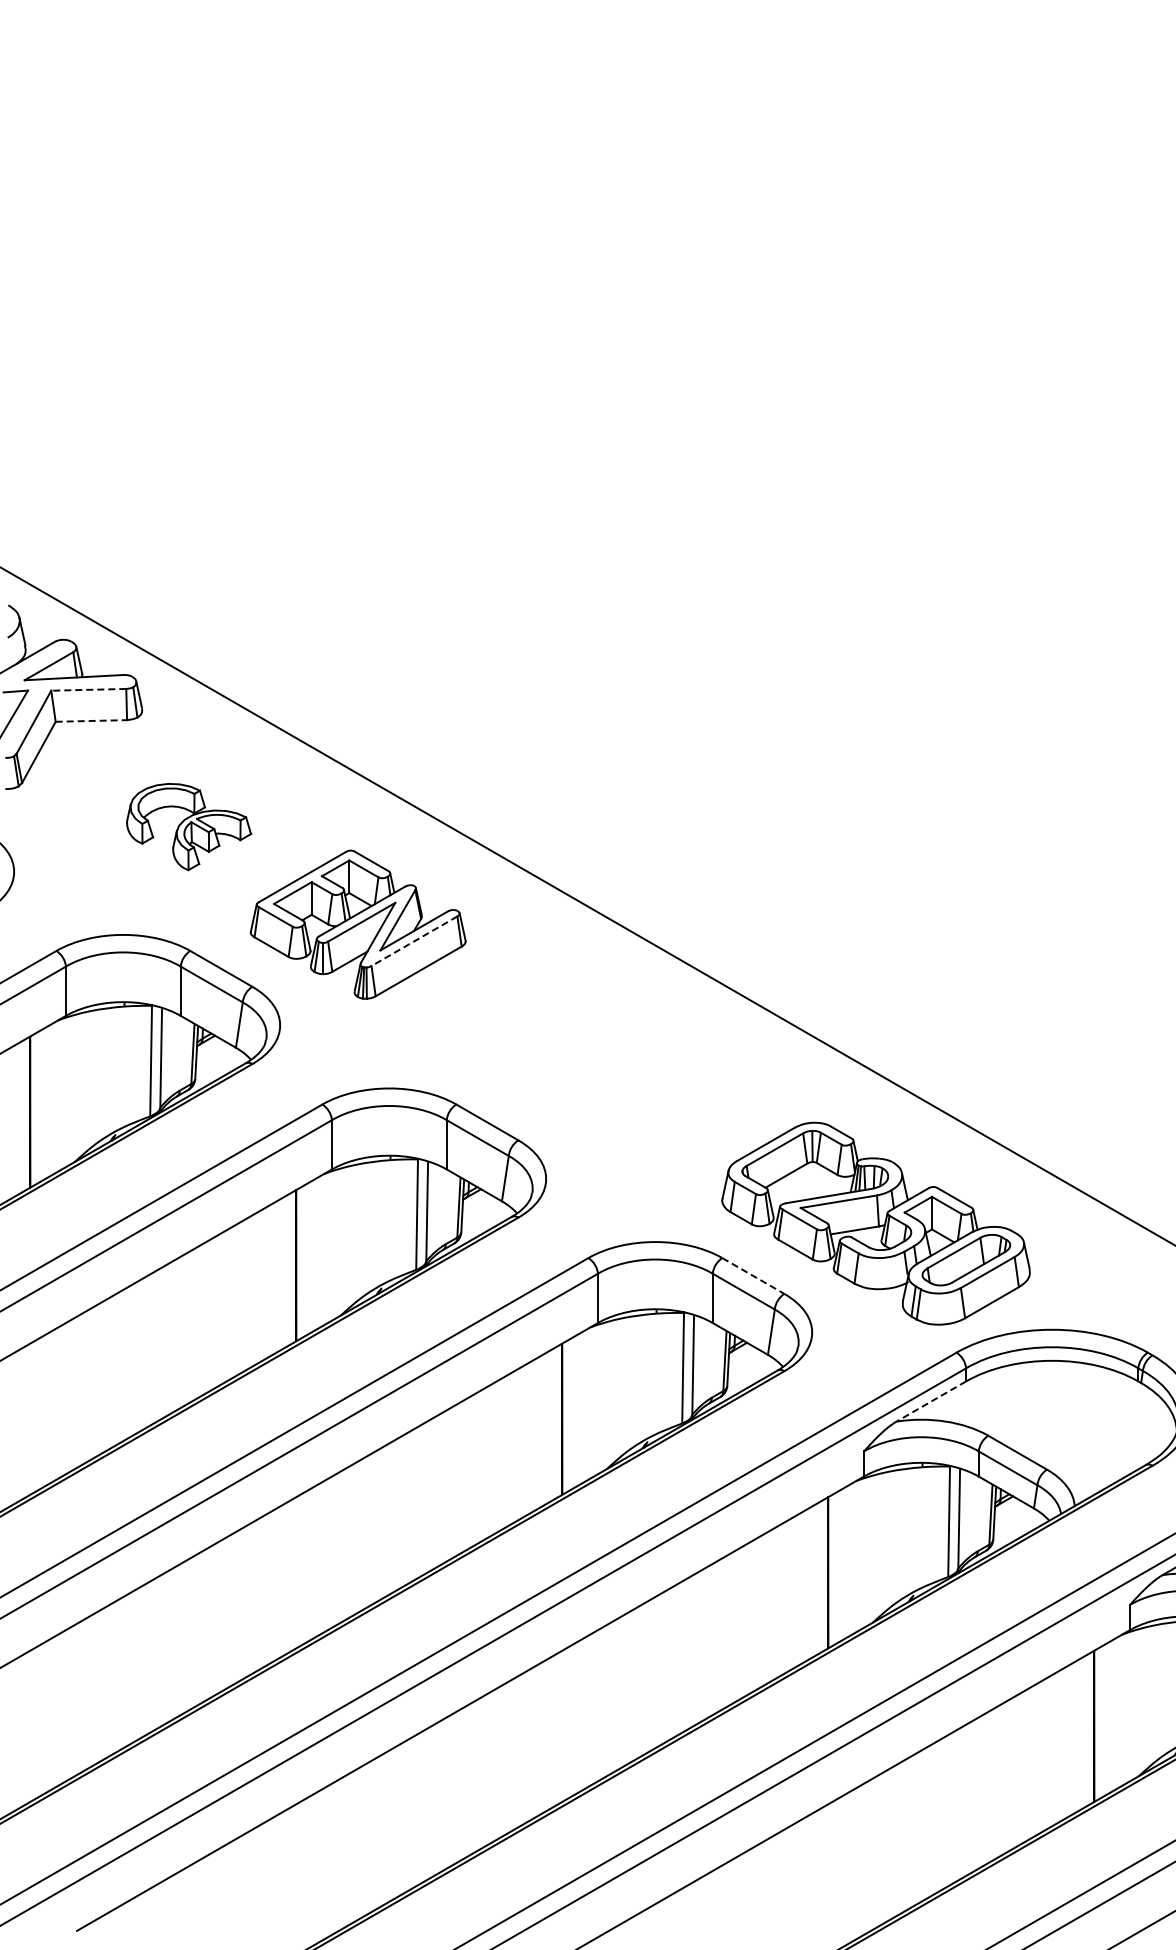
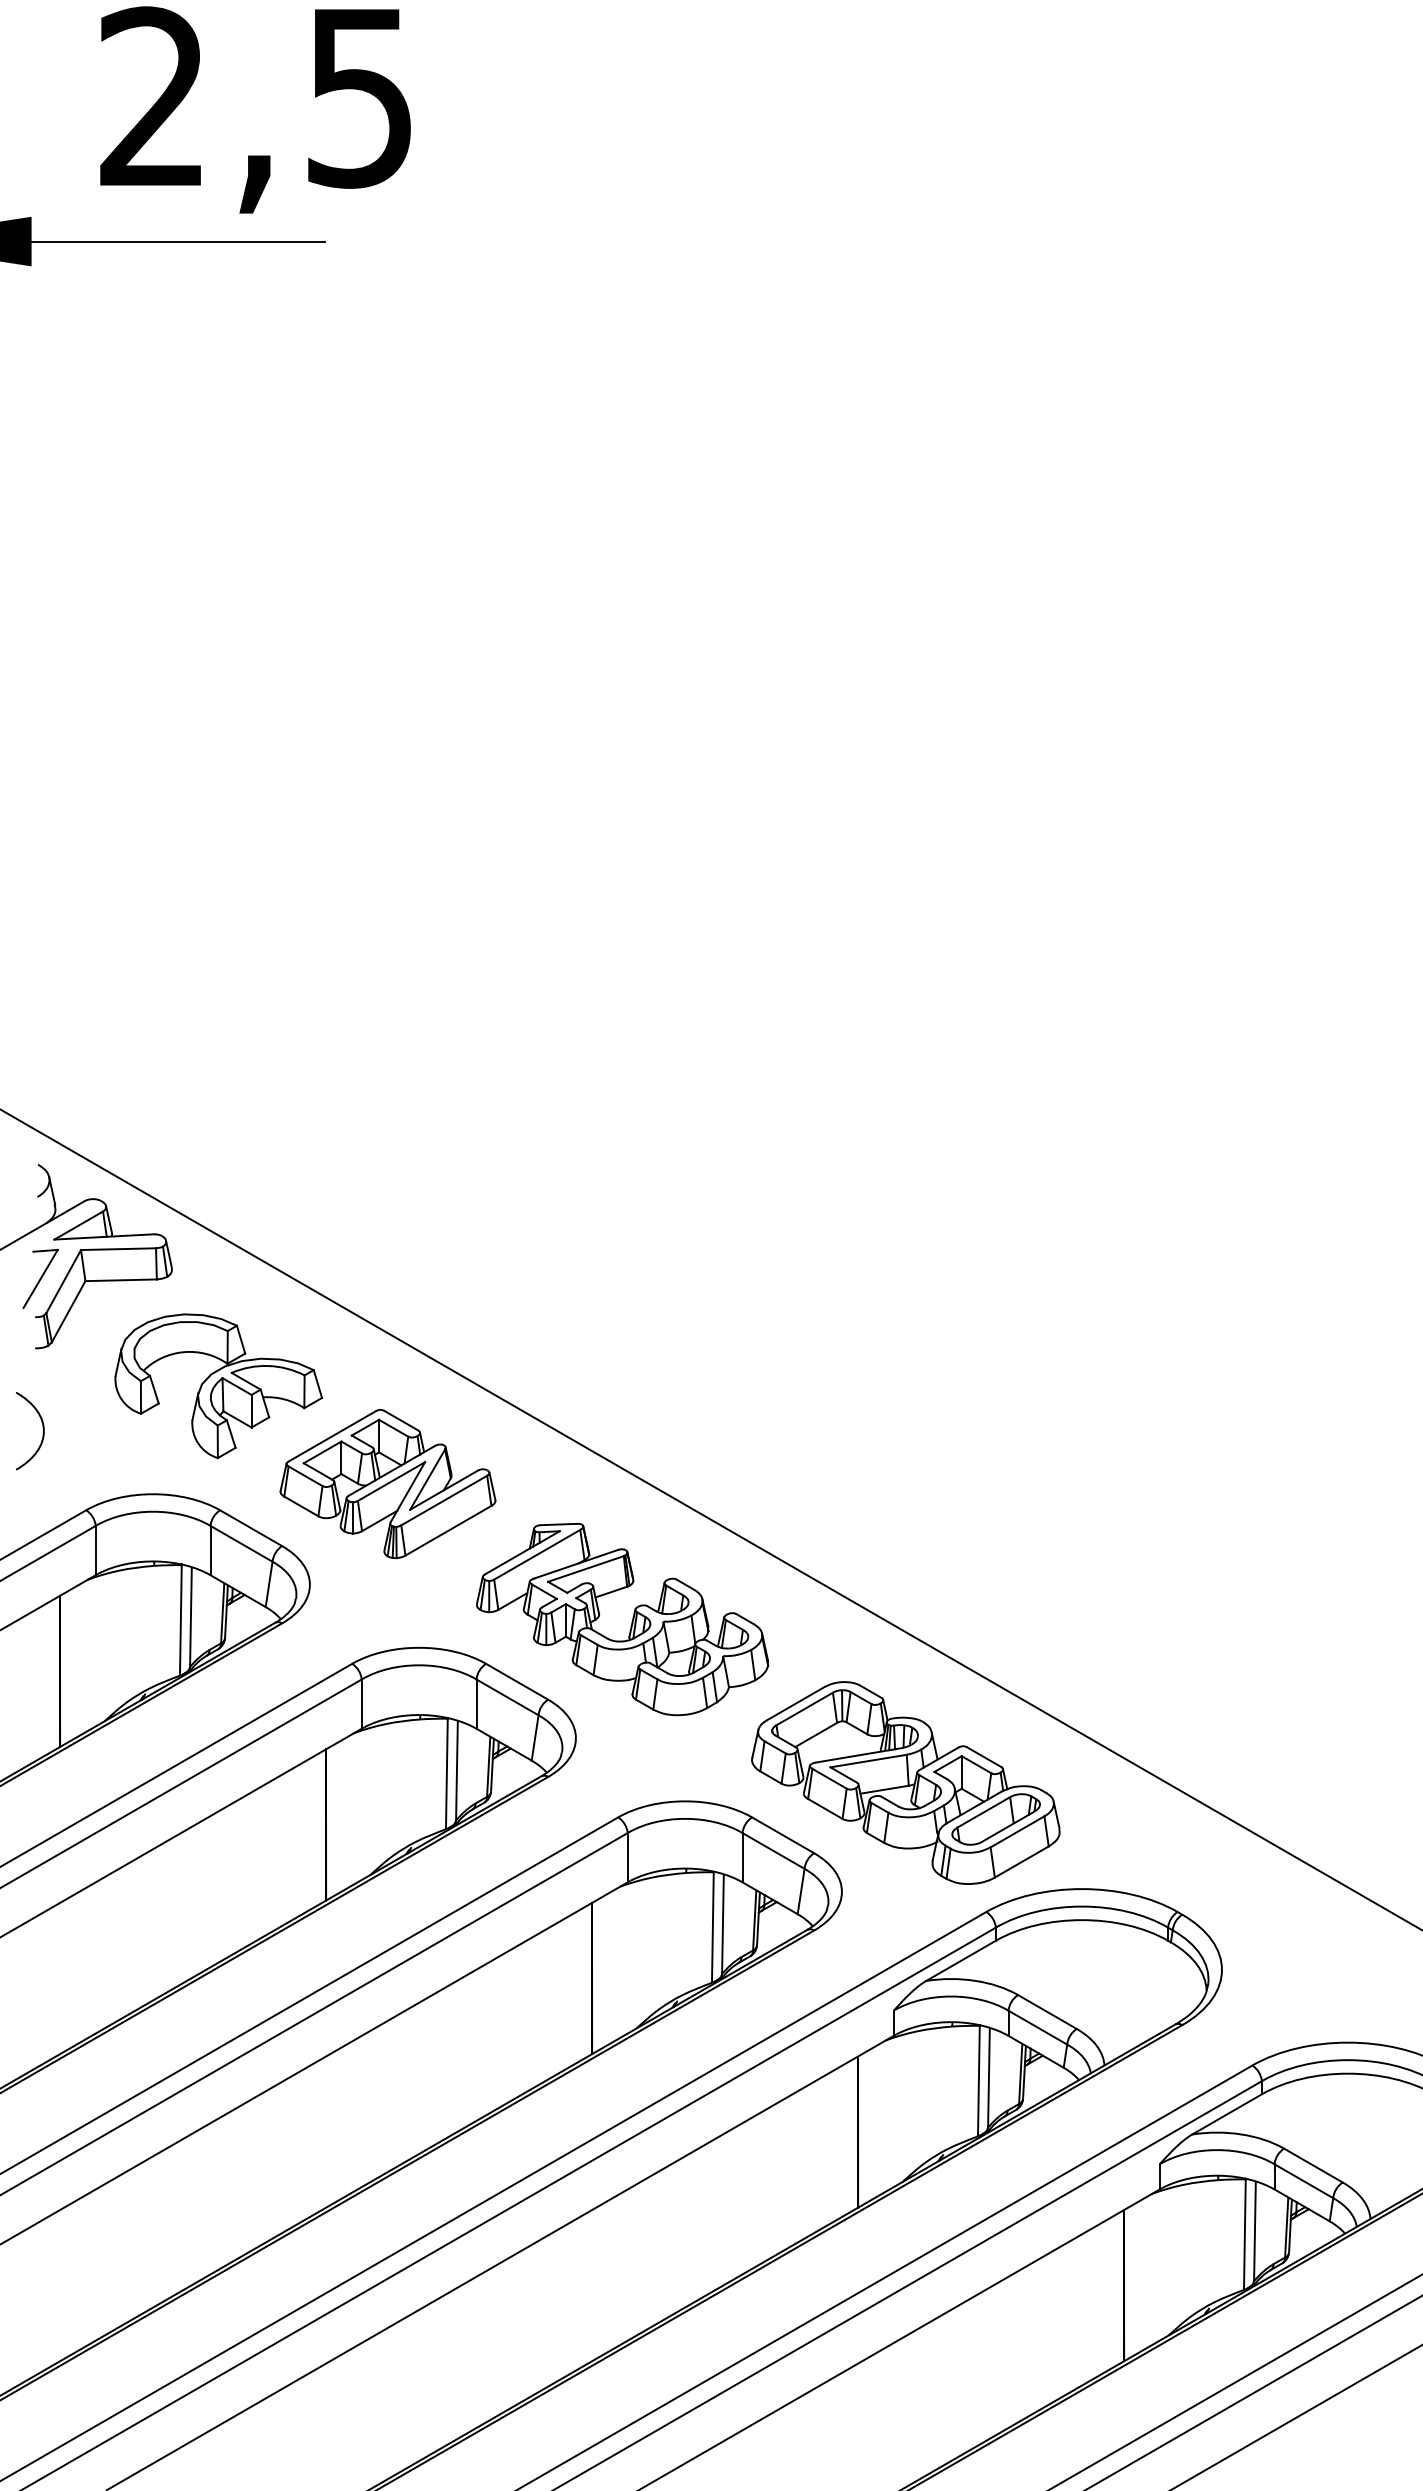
line: (88, 690) -> (118, 1249), dashed -> solid
line: (91, 721) -> (121, 1280), dashed -> solid
part: (188, 827) -> (218, 1386), size x1.67
line: (414, 941) -> (444, 1500), dashed -> solid
part: (601, 1062) -> (631, 1621), added
line: (753, 1276) -> (783, 1835), dashed -> solid
line: (930, 1402) -> (960, 1961), dashed -> solid

